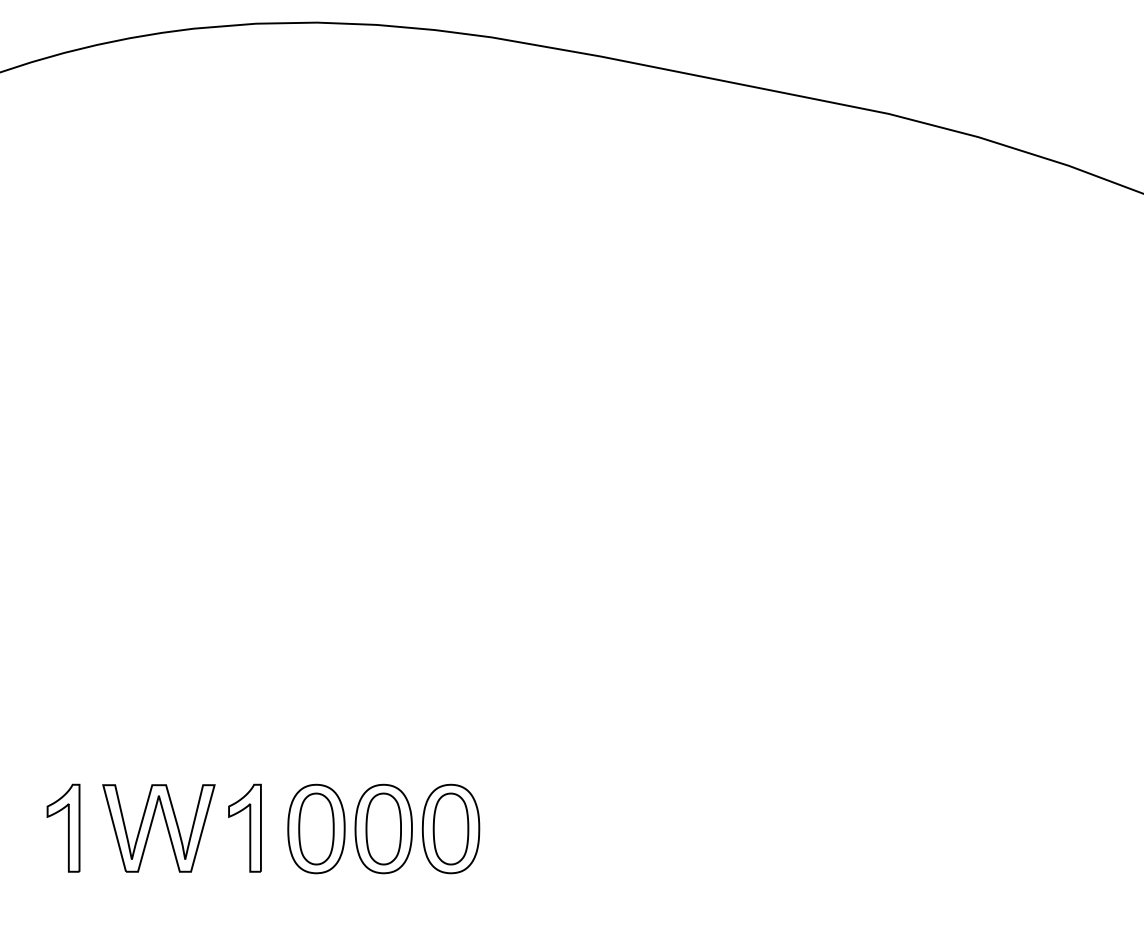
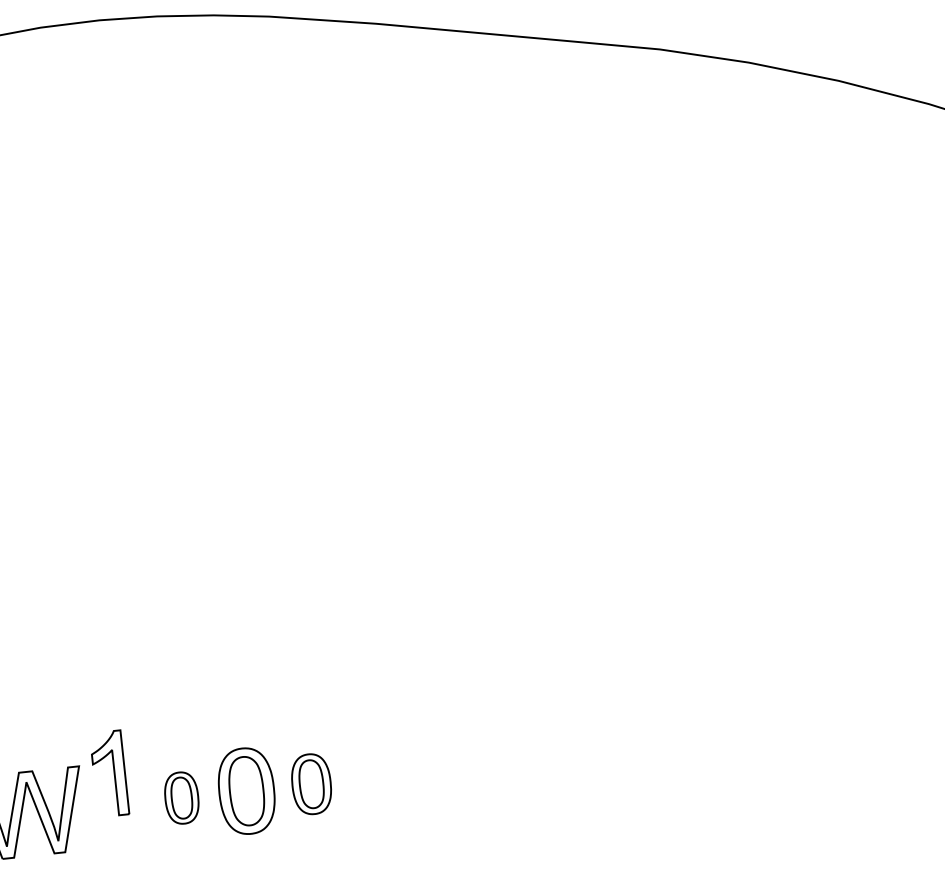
part: (244, 827) -> (108, 773), moved
part: (316, 828) -> (181, 797), size x0.6
part: (450, 828) -> (311, 783), size x0.7

